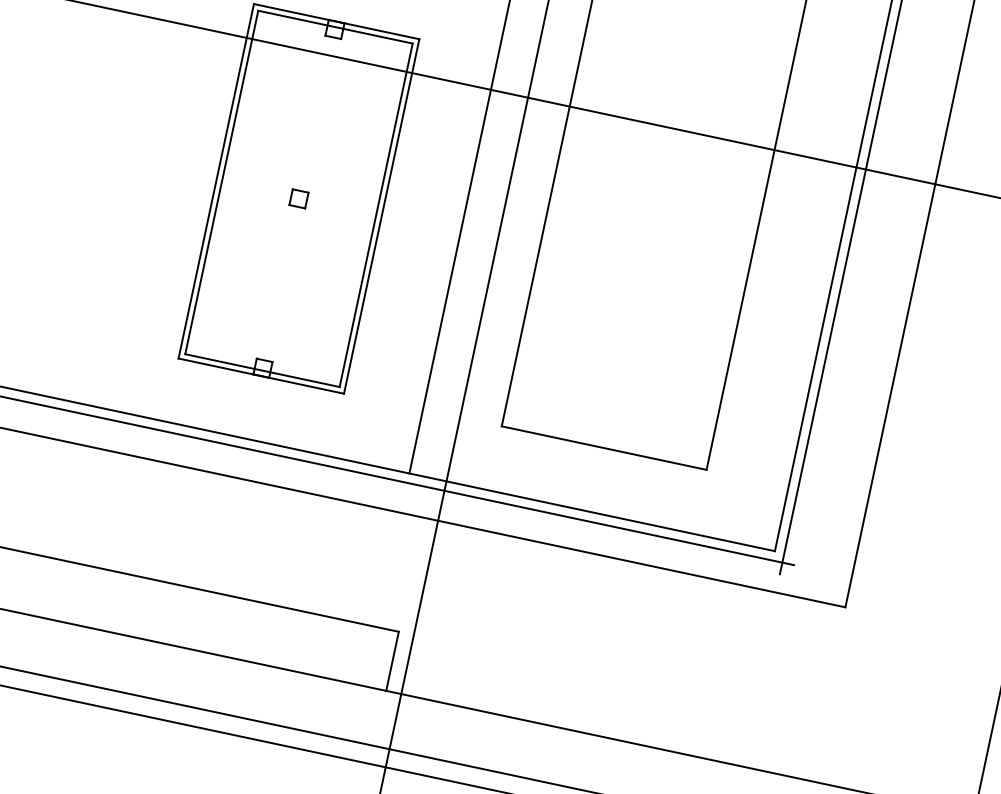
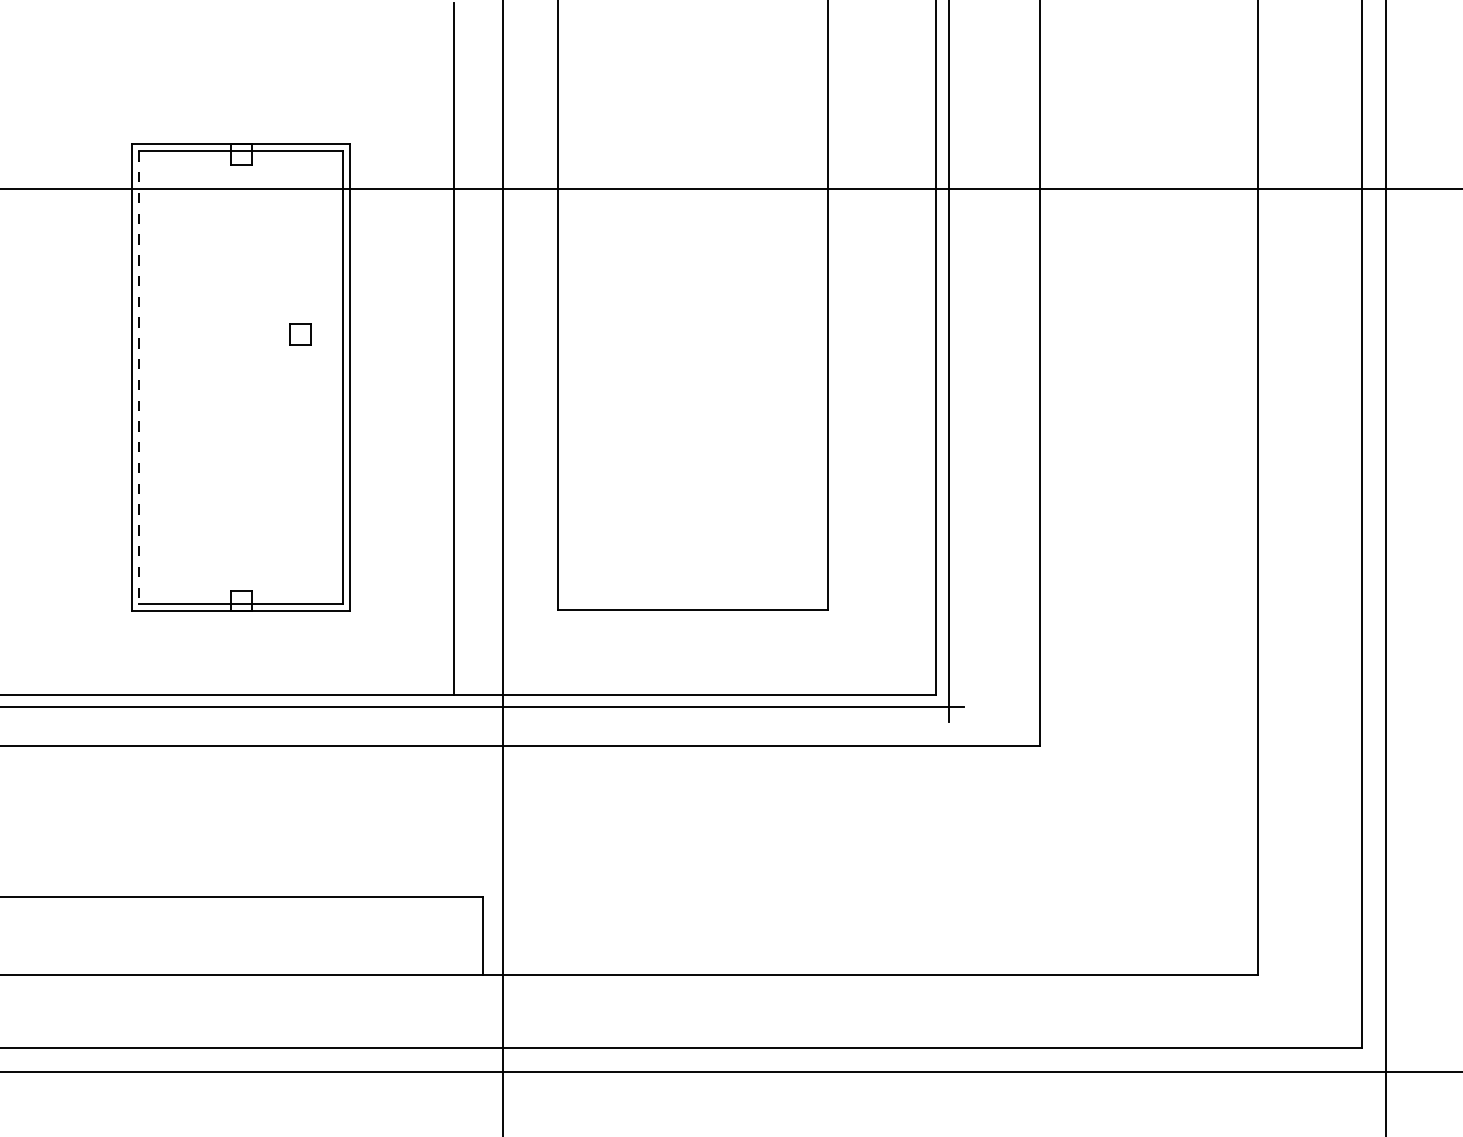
line: (221, 183) -> (139, 378), solid -> dashed
part: (299, 198) -> (300, 334), moved

